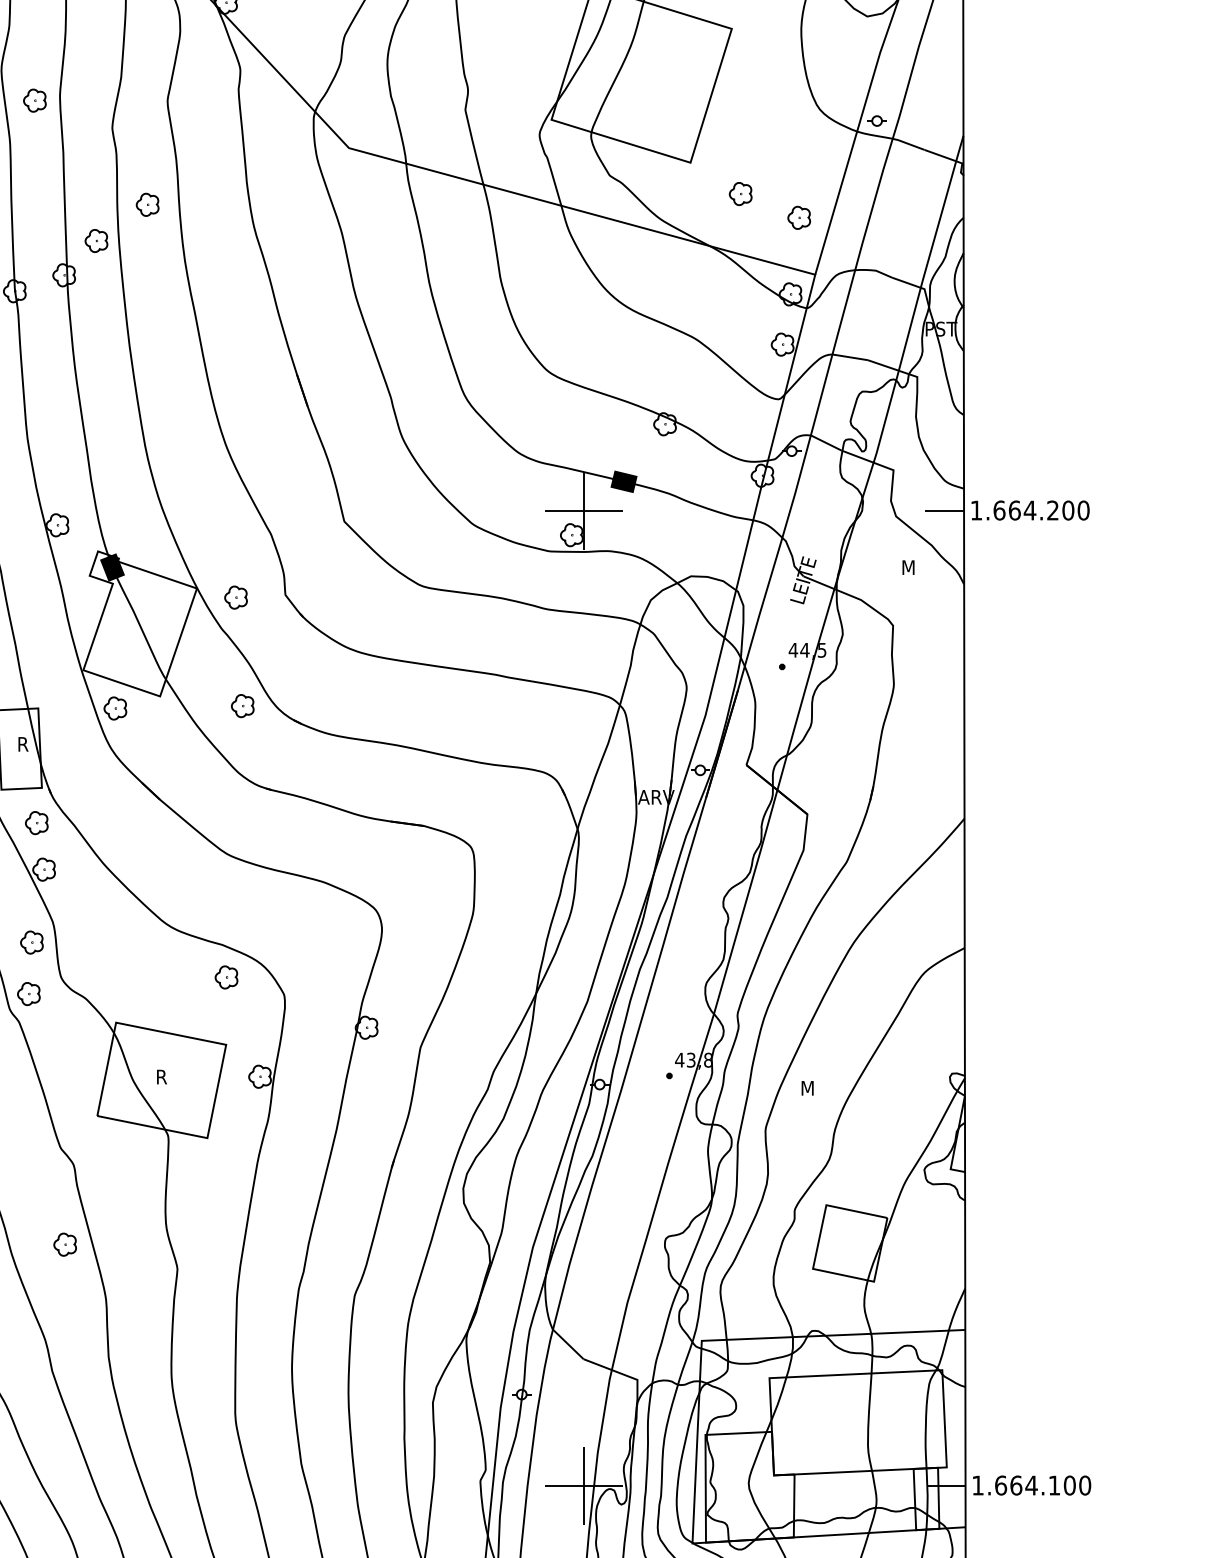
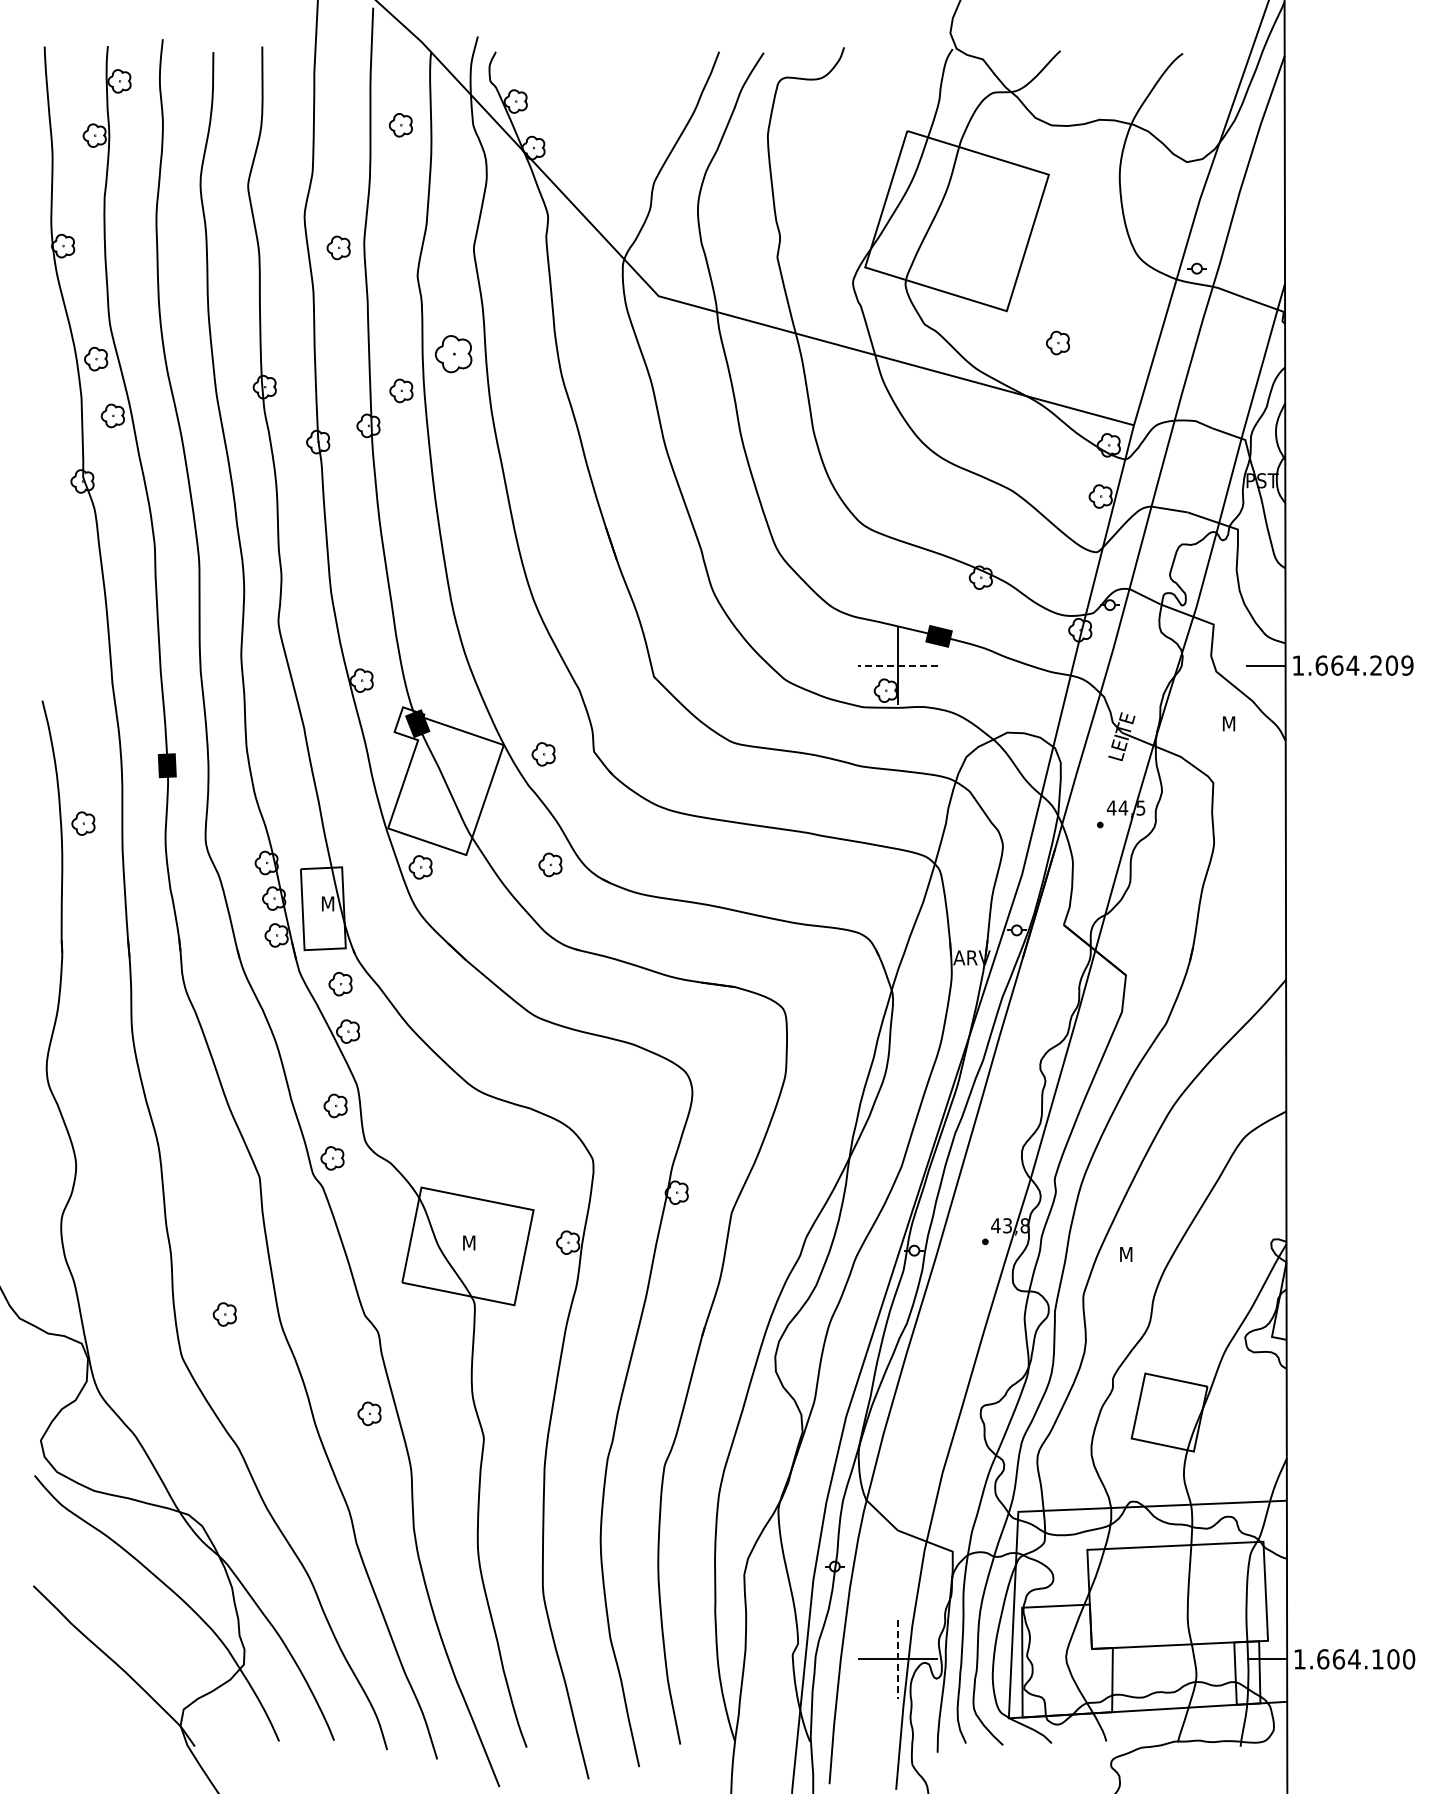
part: (147, 204) -> (453, 353), size x1.6
part: (799, 218) -> (1117, 367), removed
line: (584, 510) -> (898, 665), solid -> dashed
text: (1083, 510) -> (1407, 665), 1.664.200 -> 1.664.209
text: (24, 743) -> (328, 903), R -> M
part: (226, 977) -> (533, 1141), removed
text: (163, 1076) -> (469, 1242), R -> M
line: (584, 1485) -> (898, 1659), solid -> dashed

